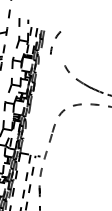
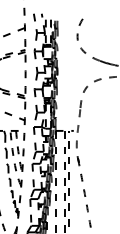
arc: (55, 38) -> (79, 25), moved

